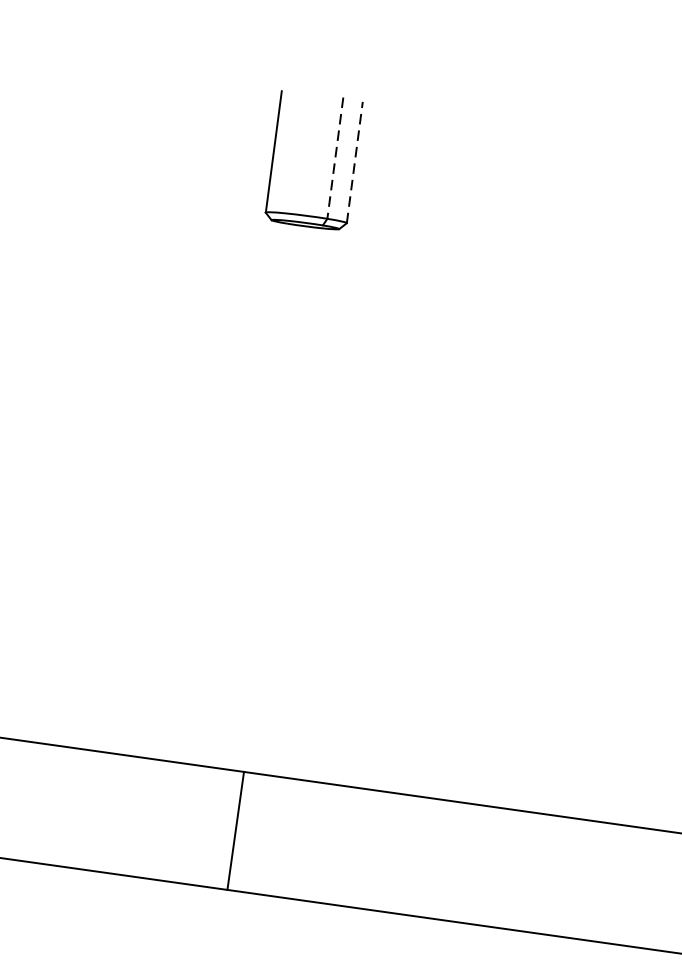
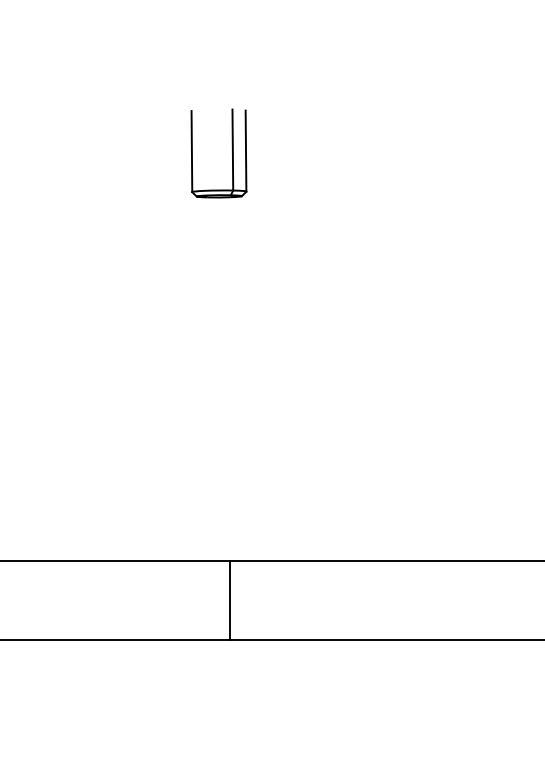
line: (334, 158) -> (232, 150), dashed -> solid
line: (355, 163) -> (246, 151), dashed -> solid

